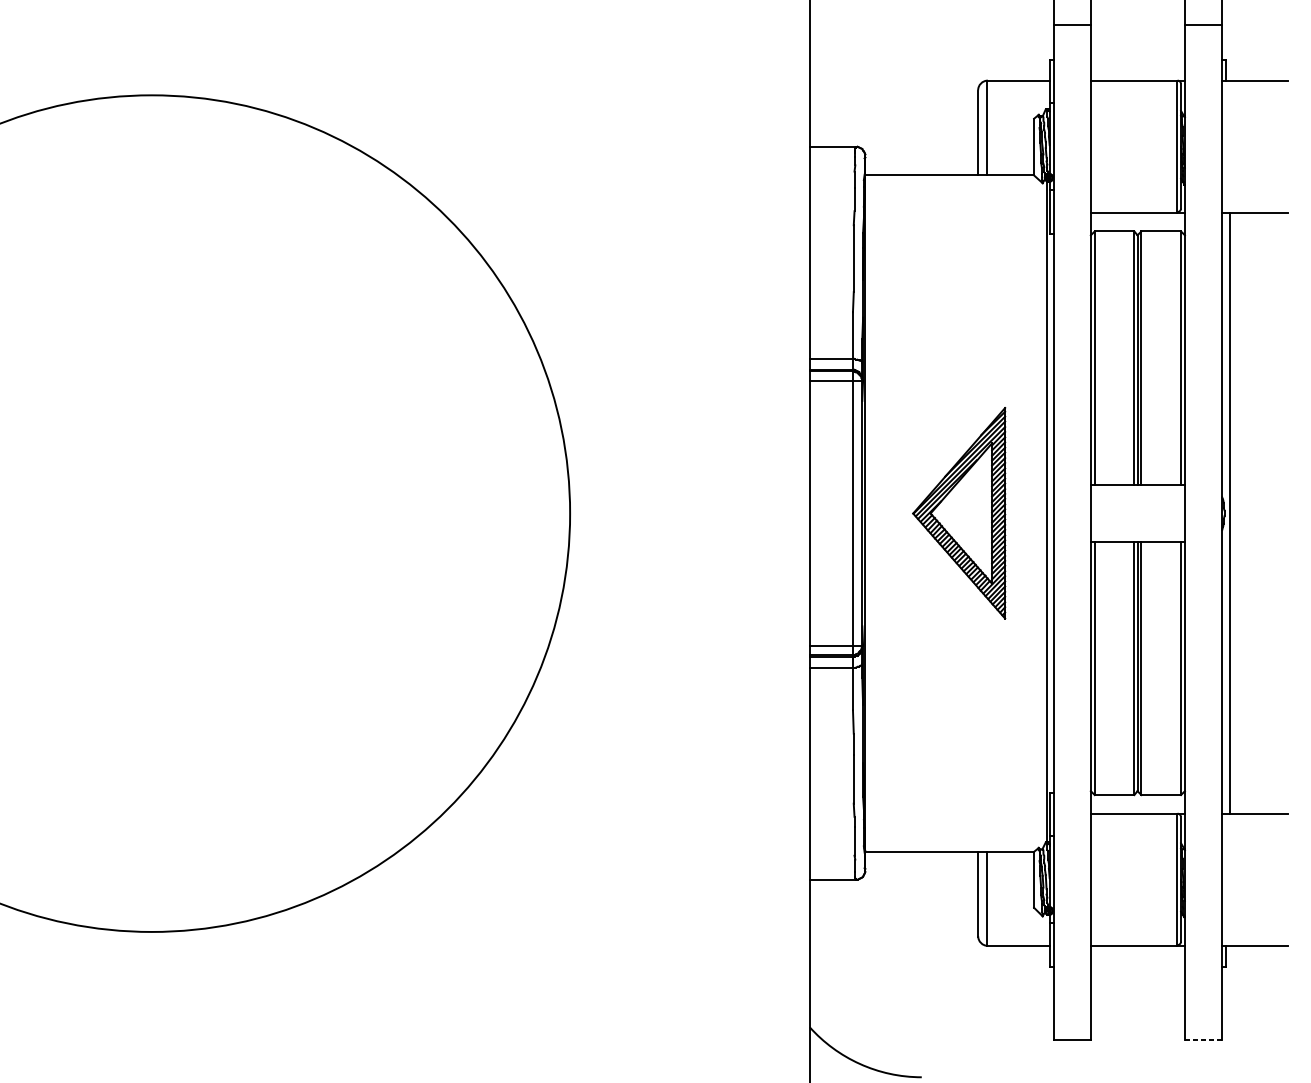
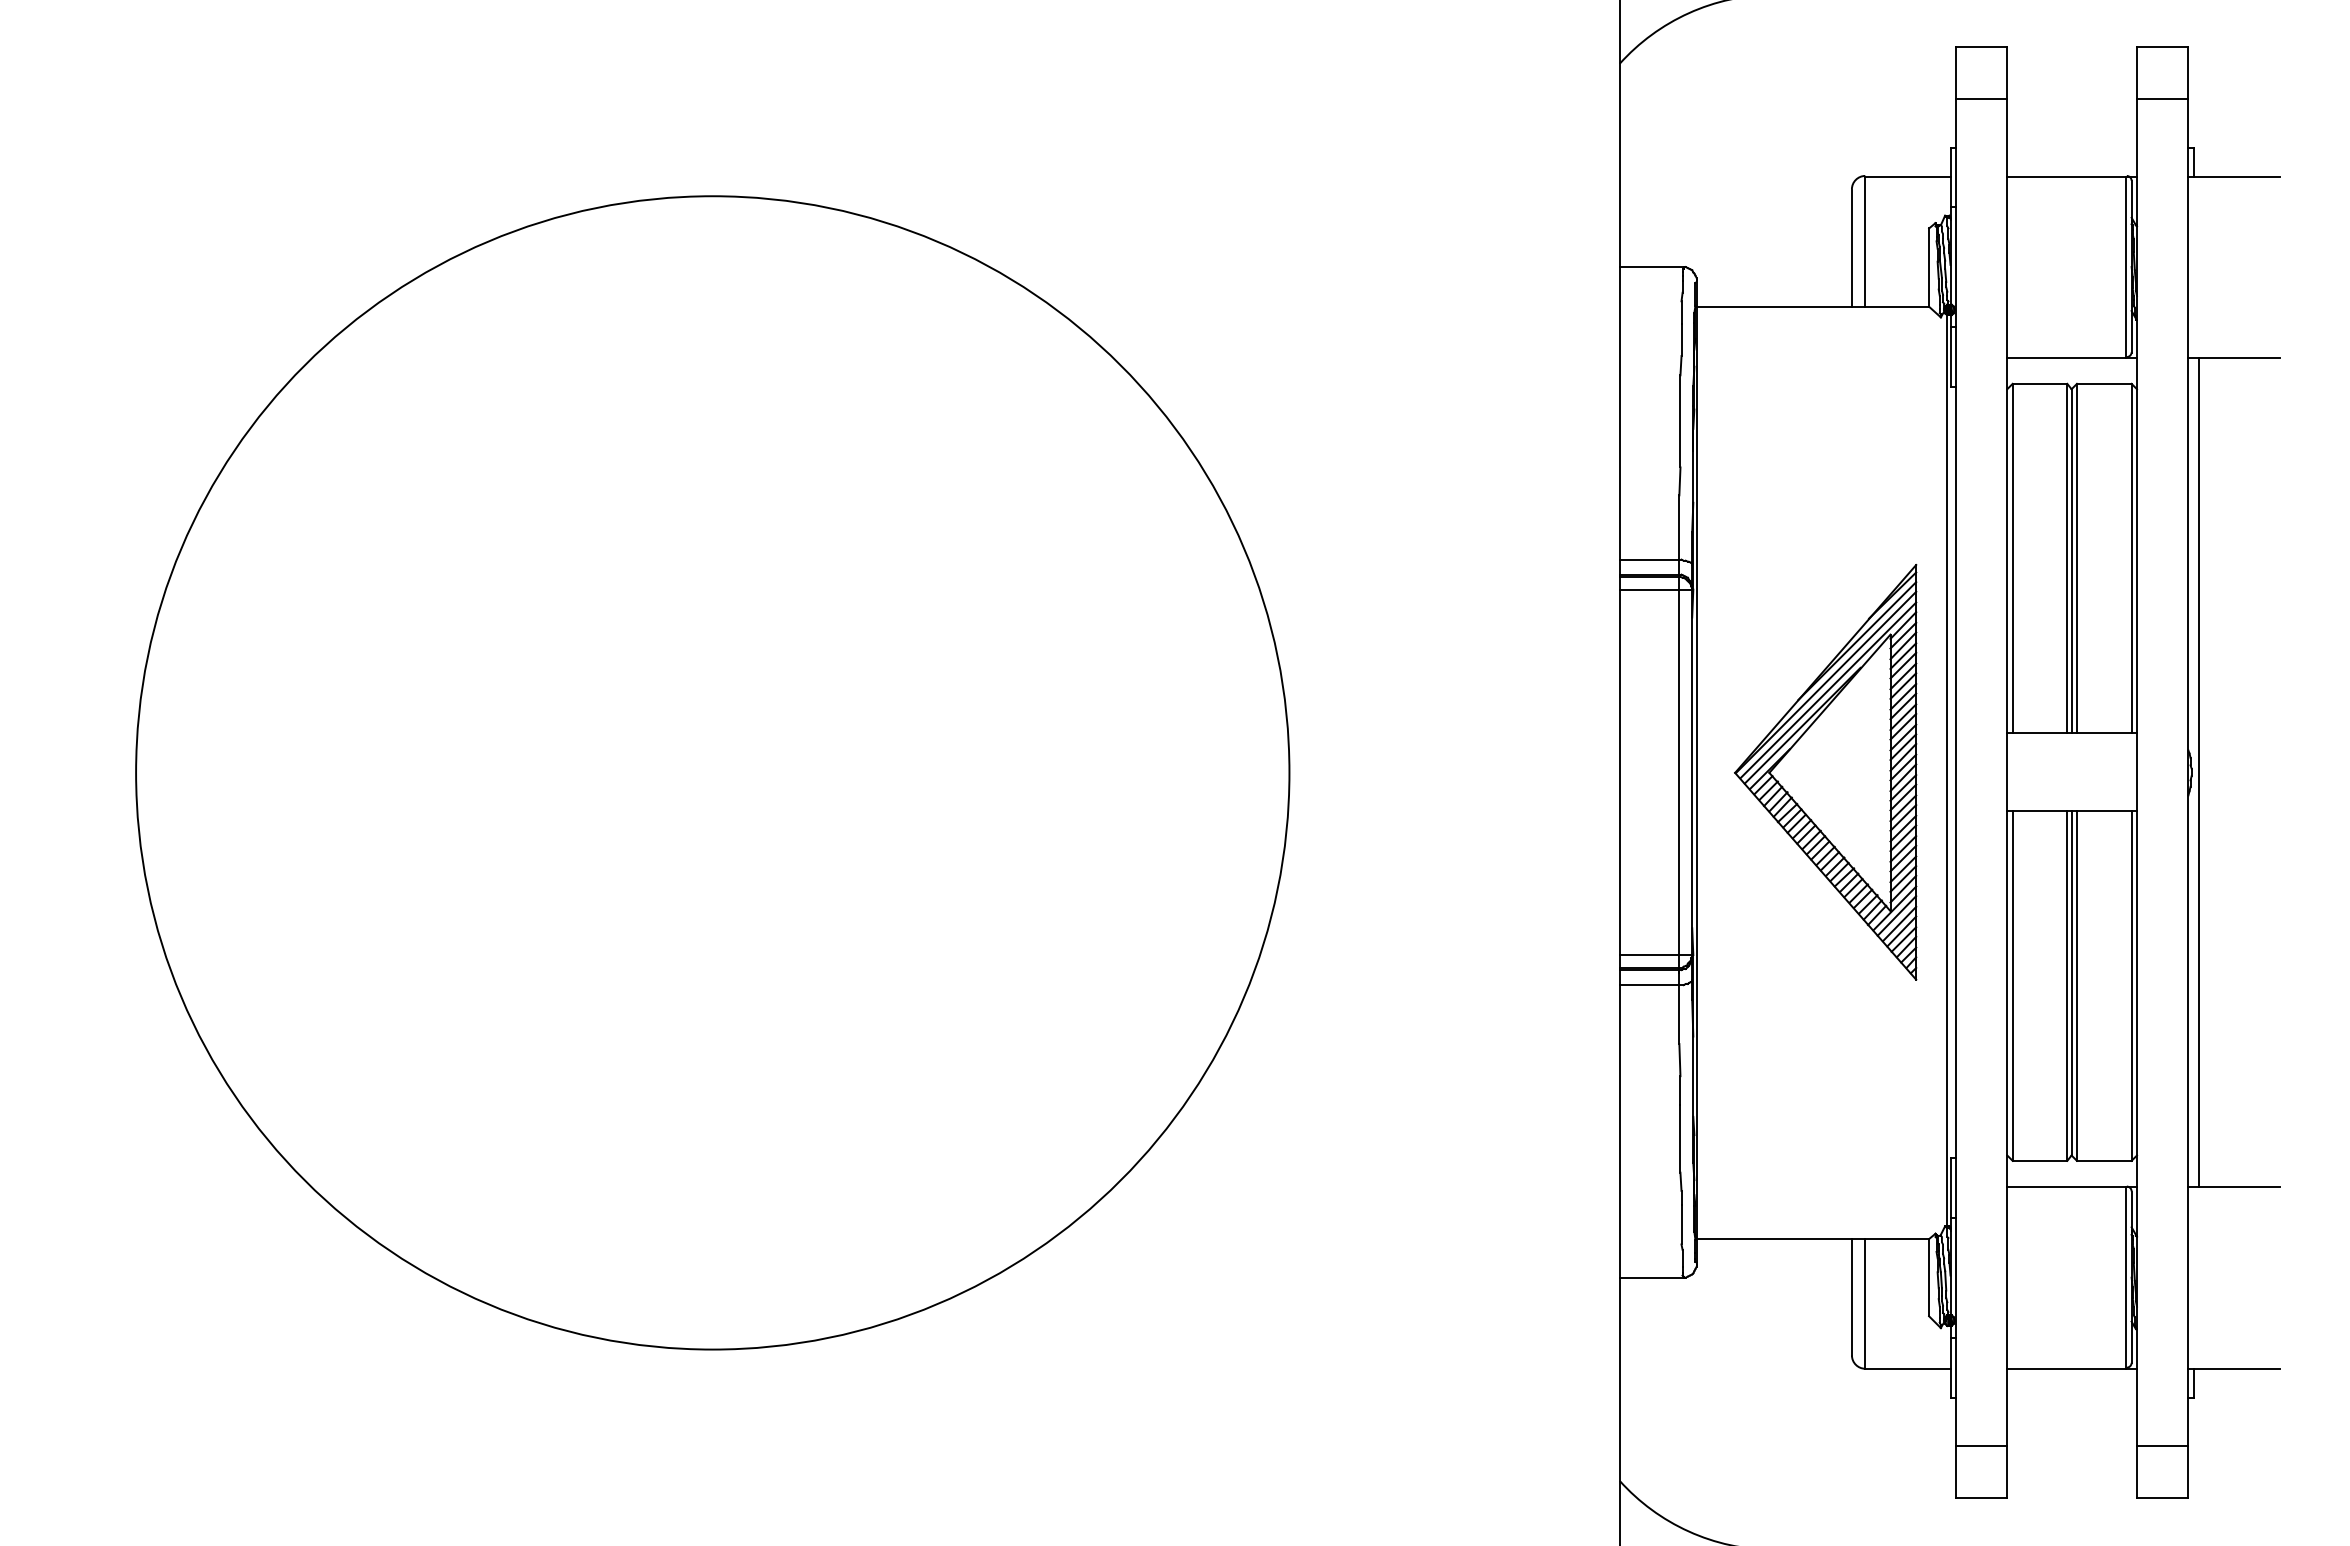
part: (958, 513) -> (1825, 772), size x1.43
line: (1072, 1001) -> (1981, 1445), added
line: (1203, 1001) -> (2162, 1445), added
line: (1203, 1039) -> (2162, 1498), dashed -> solid

